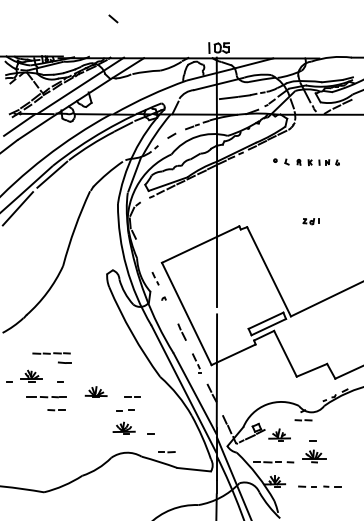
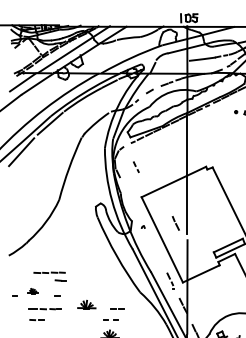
part: (155, 278) -> (136, 166), moved
line: (181, 330) -> (175, 221), moved
part: (31, 375) -> (32, 291), size x0.6
line: (55, 410) -> (36, 320), moved

